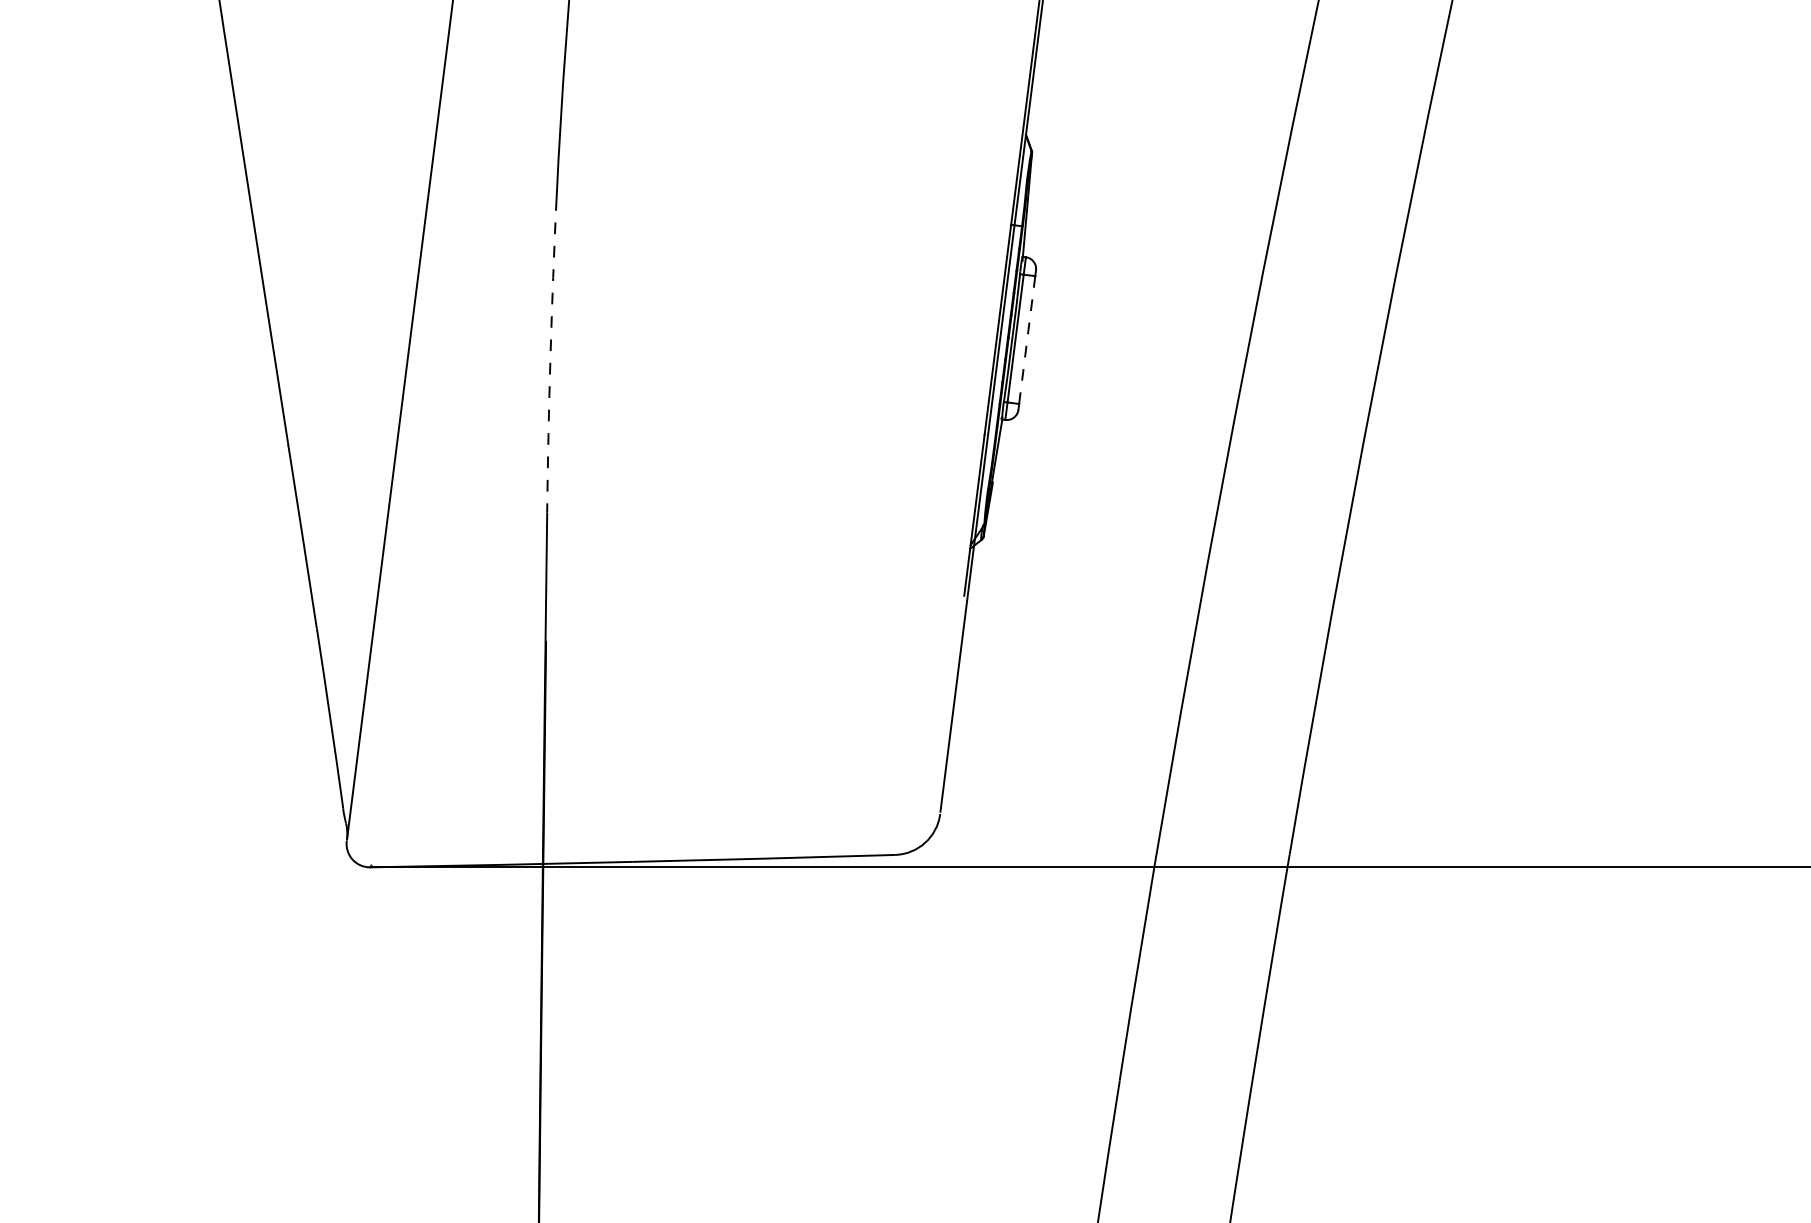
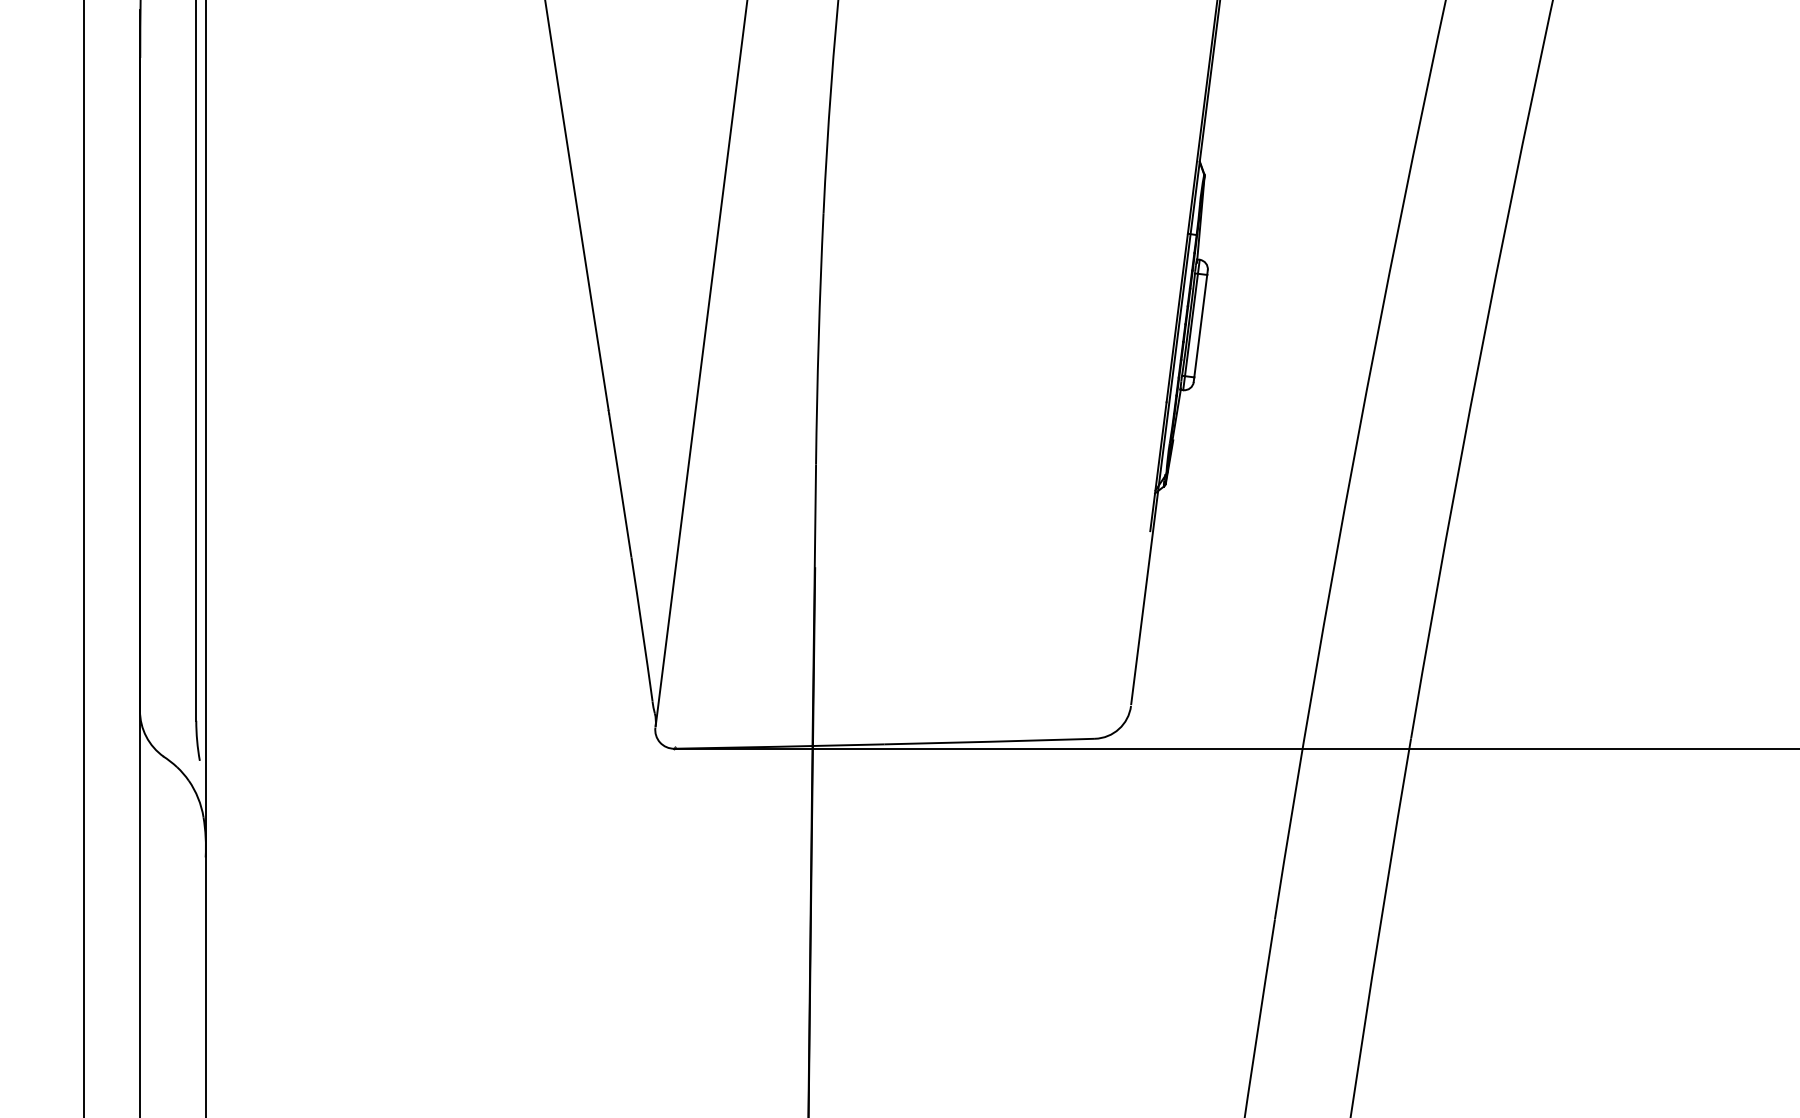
line: (1026, 340) -> (1200, 326), dashed -> solid
arc: (550, 355) -> (818, 338), dashed -> solid

